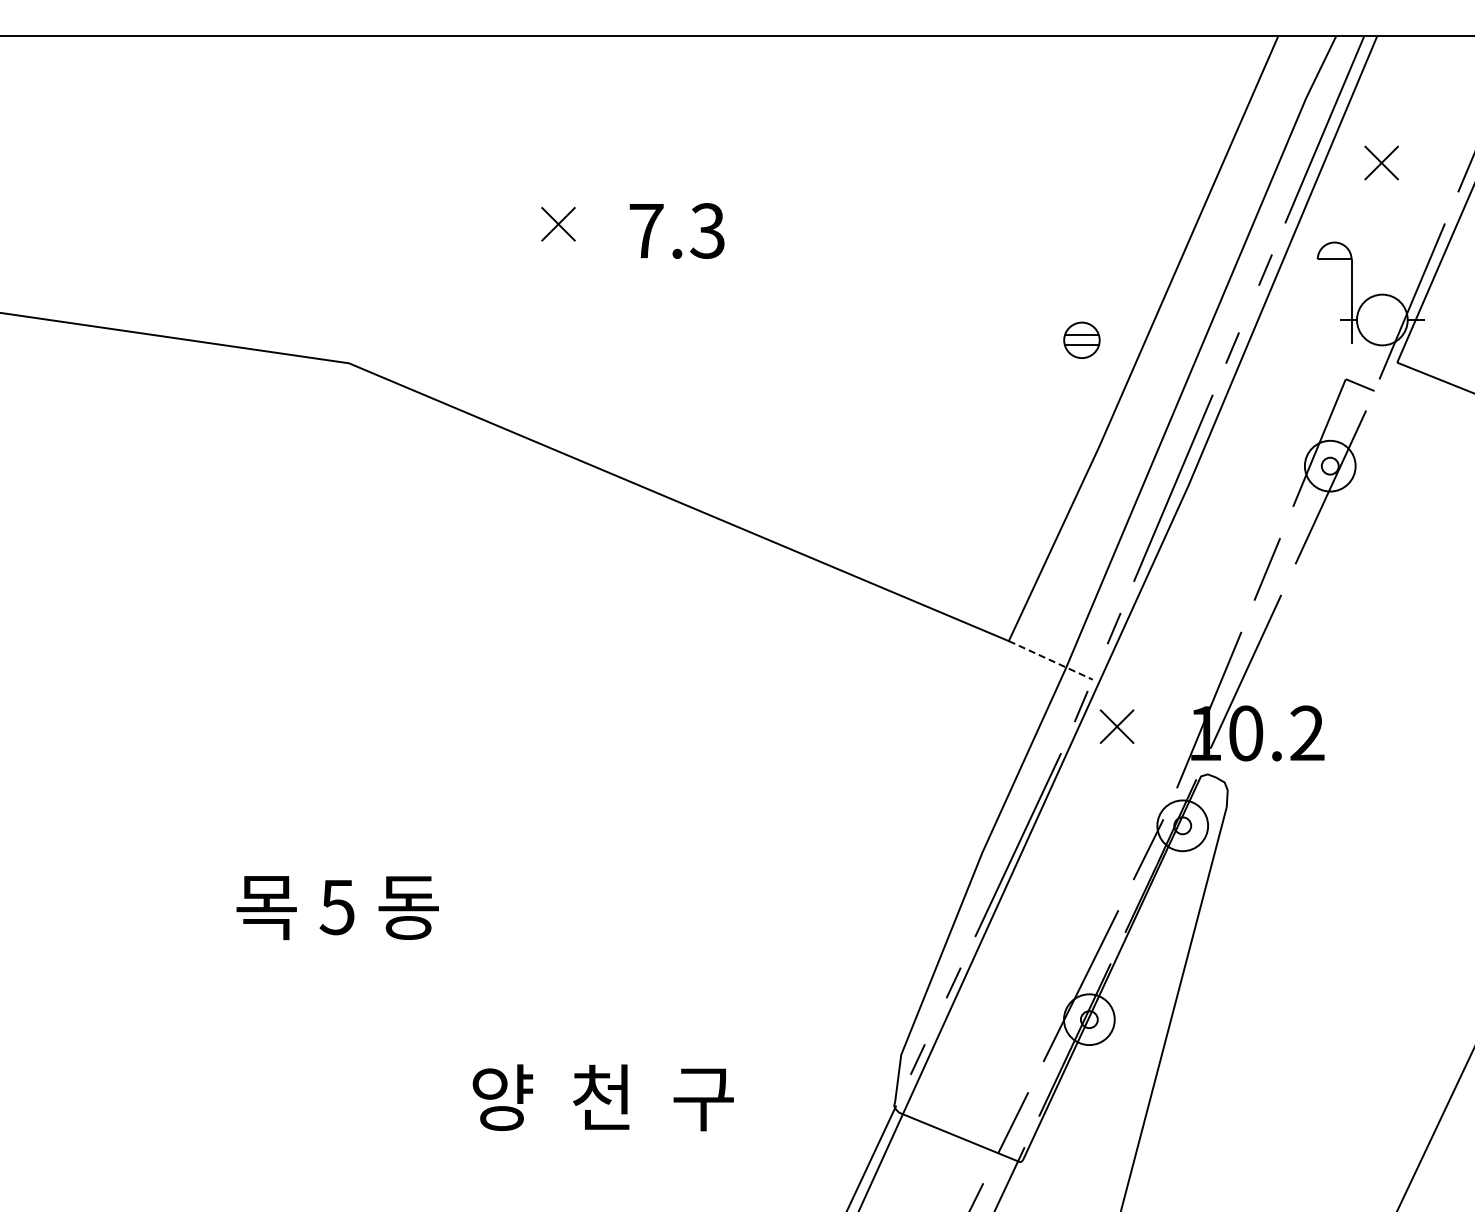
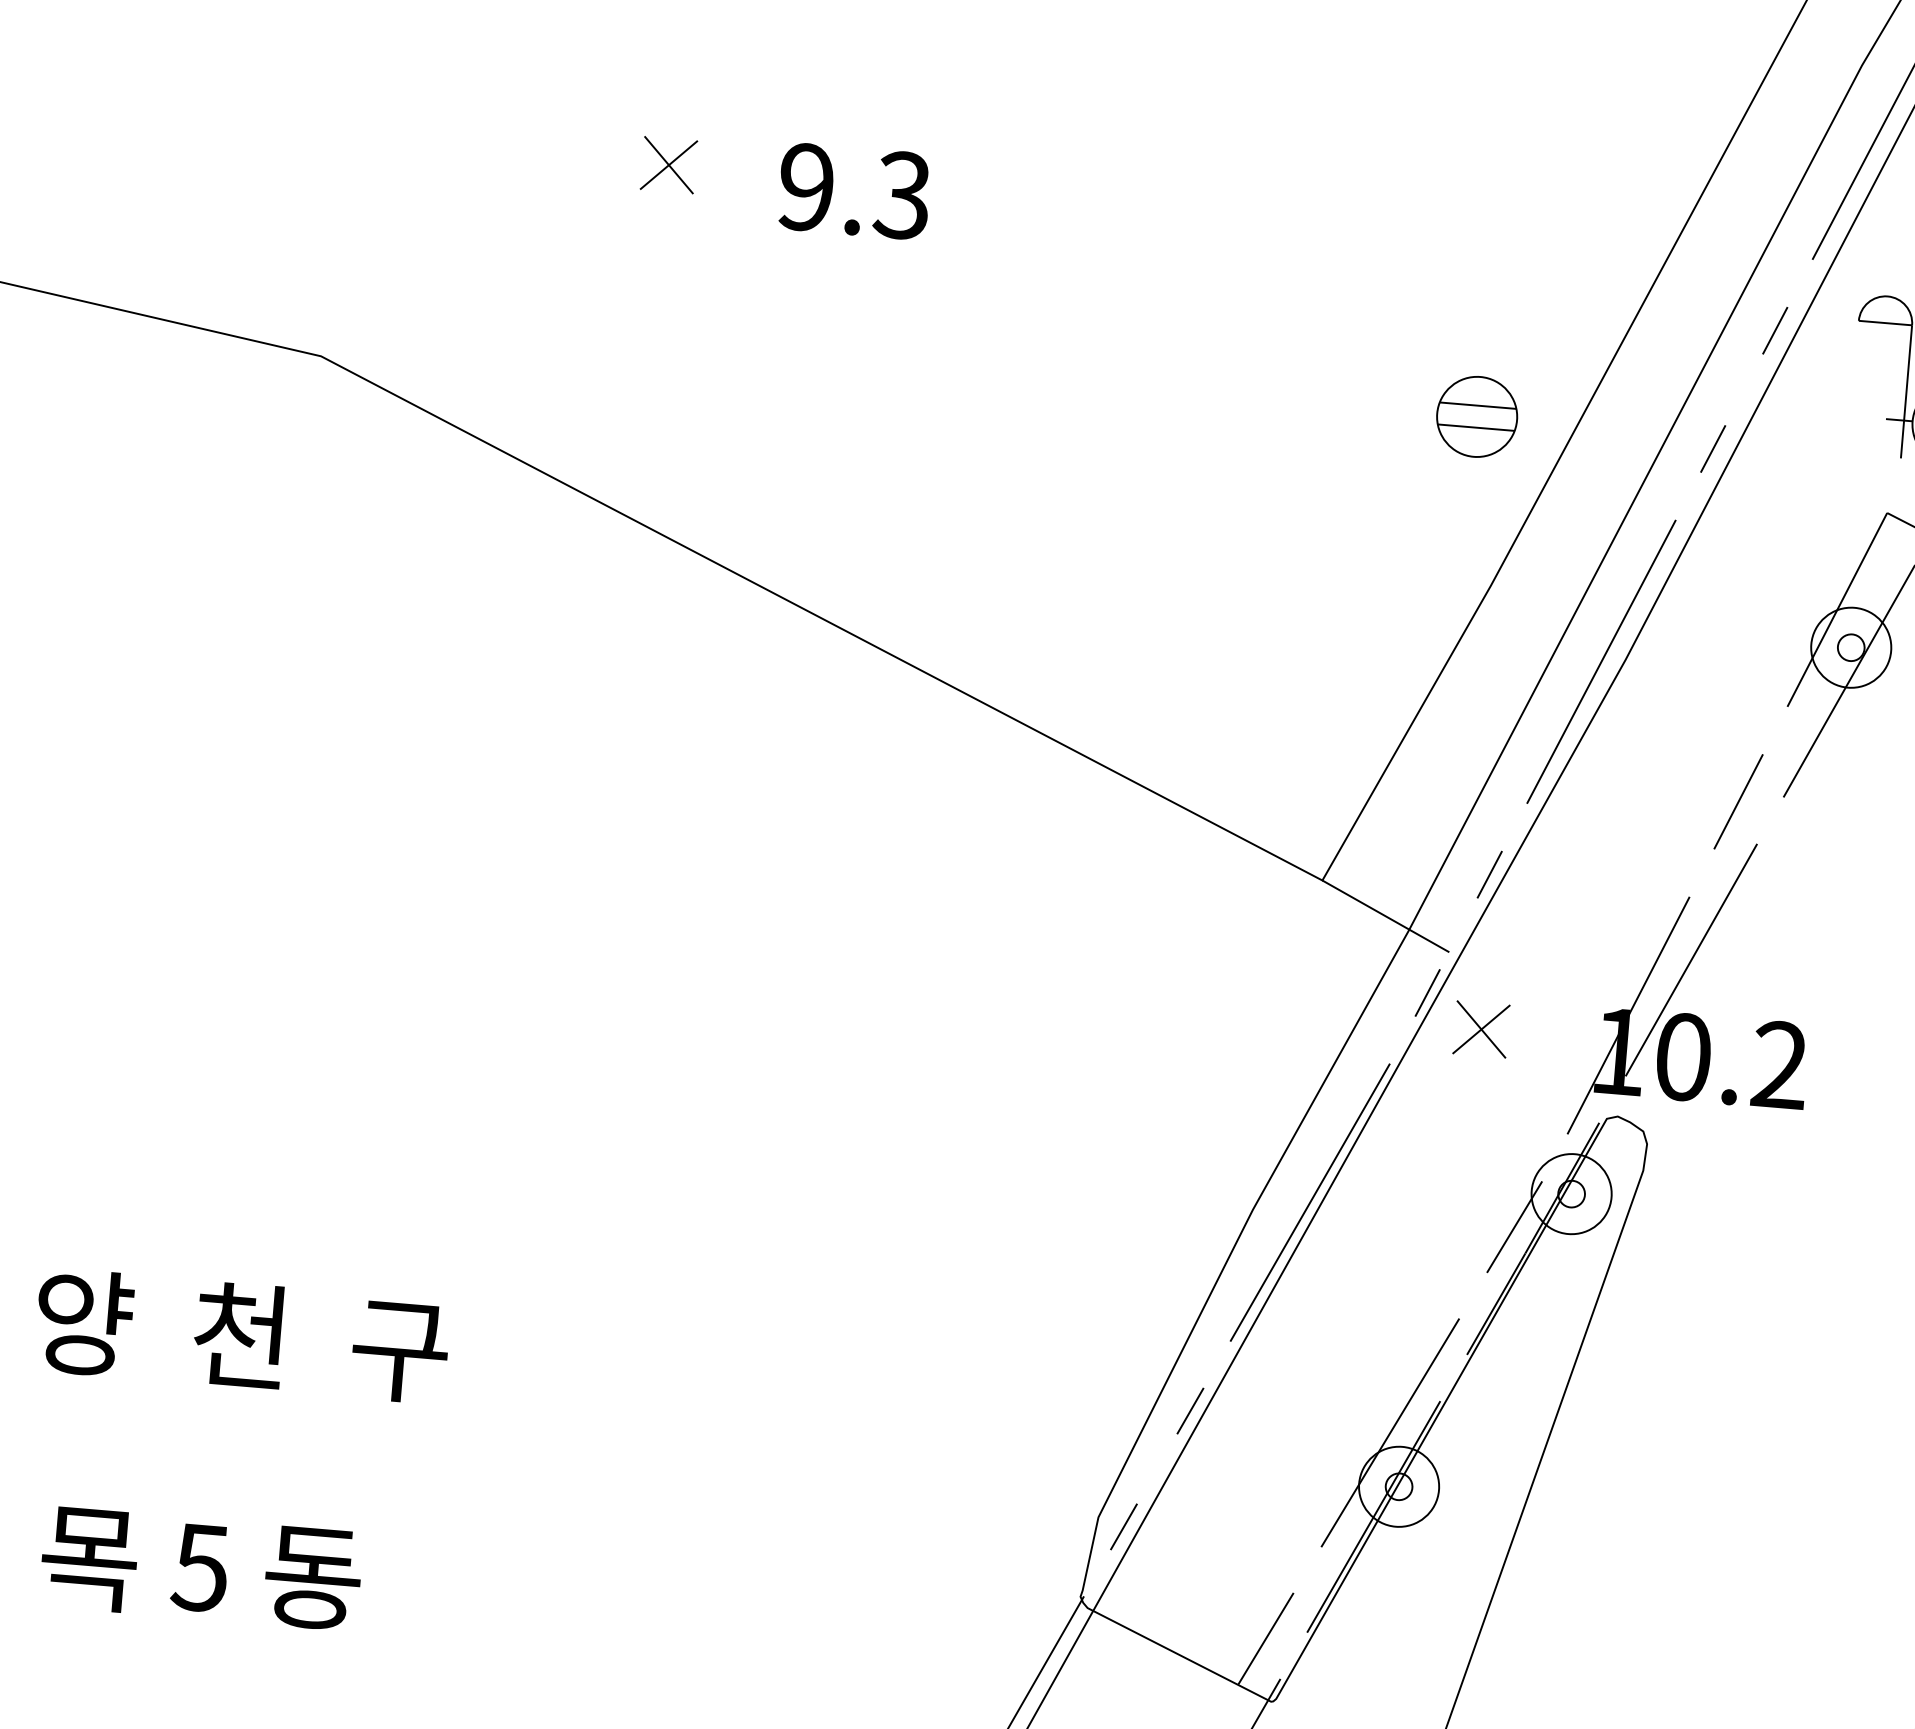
text: (646, 230) -> (806, 186), 7.3 -> 9.3
part: (1081, 340) -> (1476, 417), size x1.43
line: (1051, 660) -> (1386, 916), dashed -> solid
text: (337, 908) -> (200, 1569), moved
text: (602, 1097) -> (241, 1335), moved

